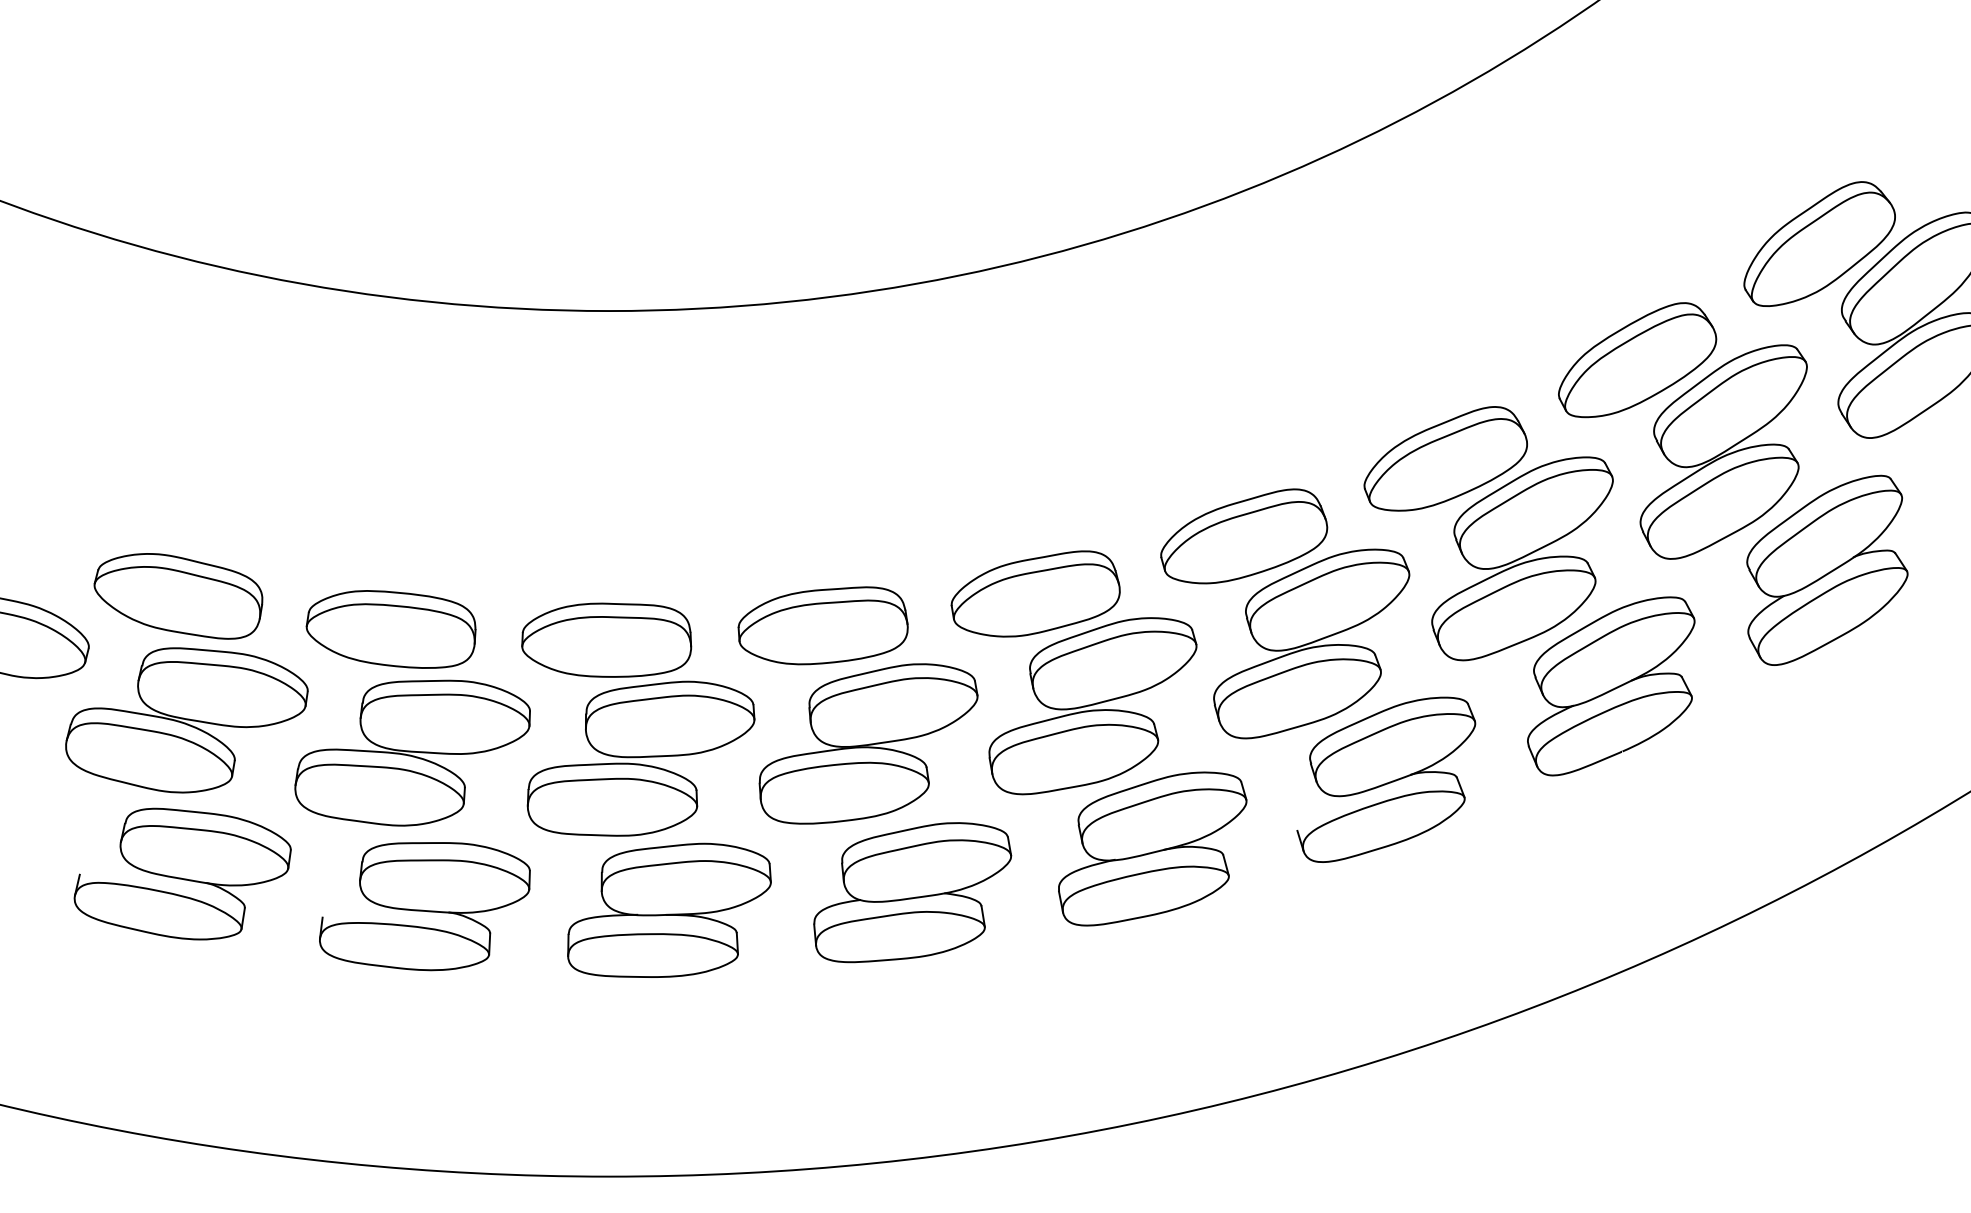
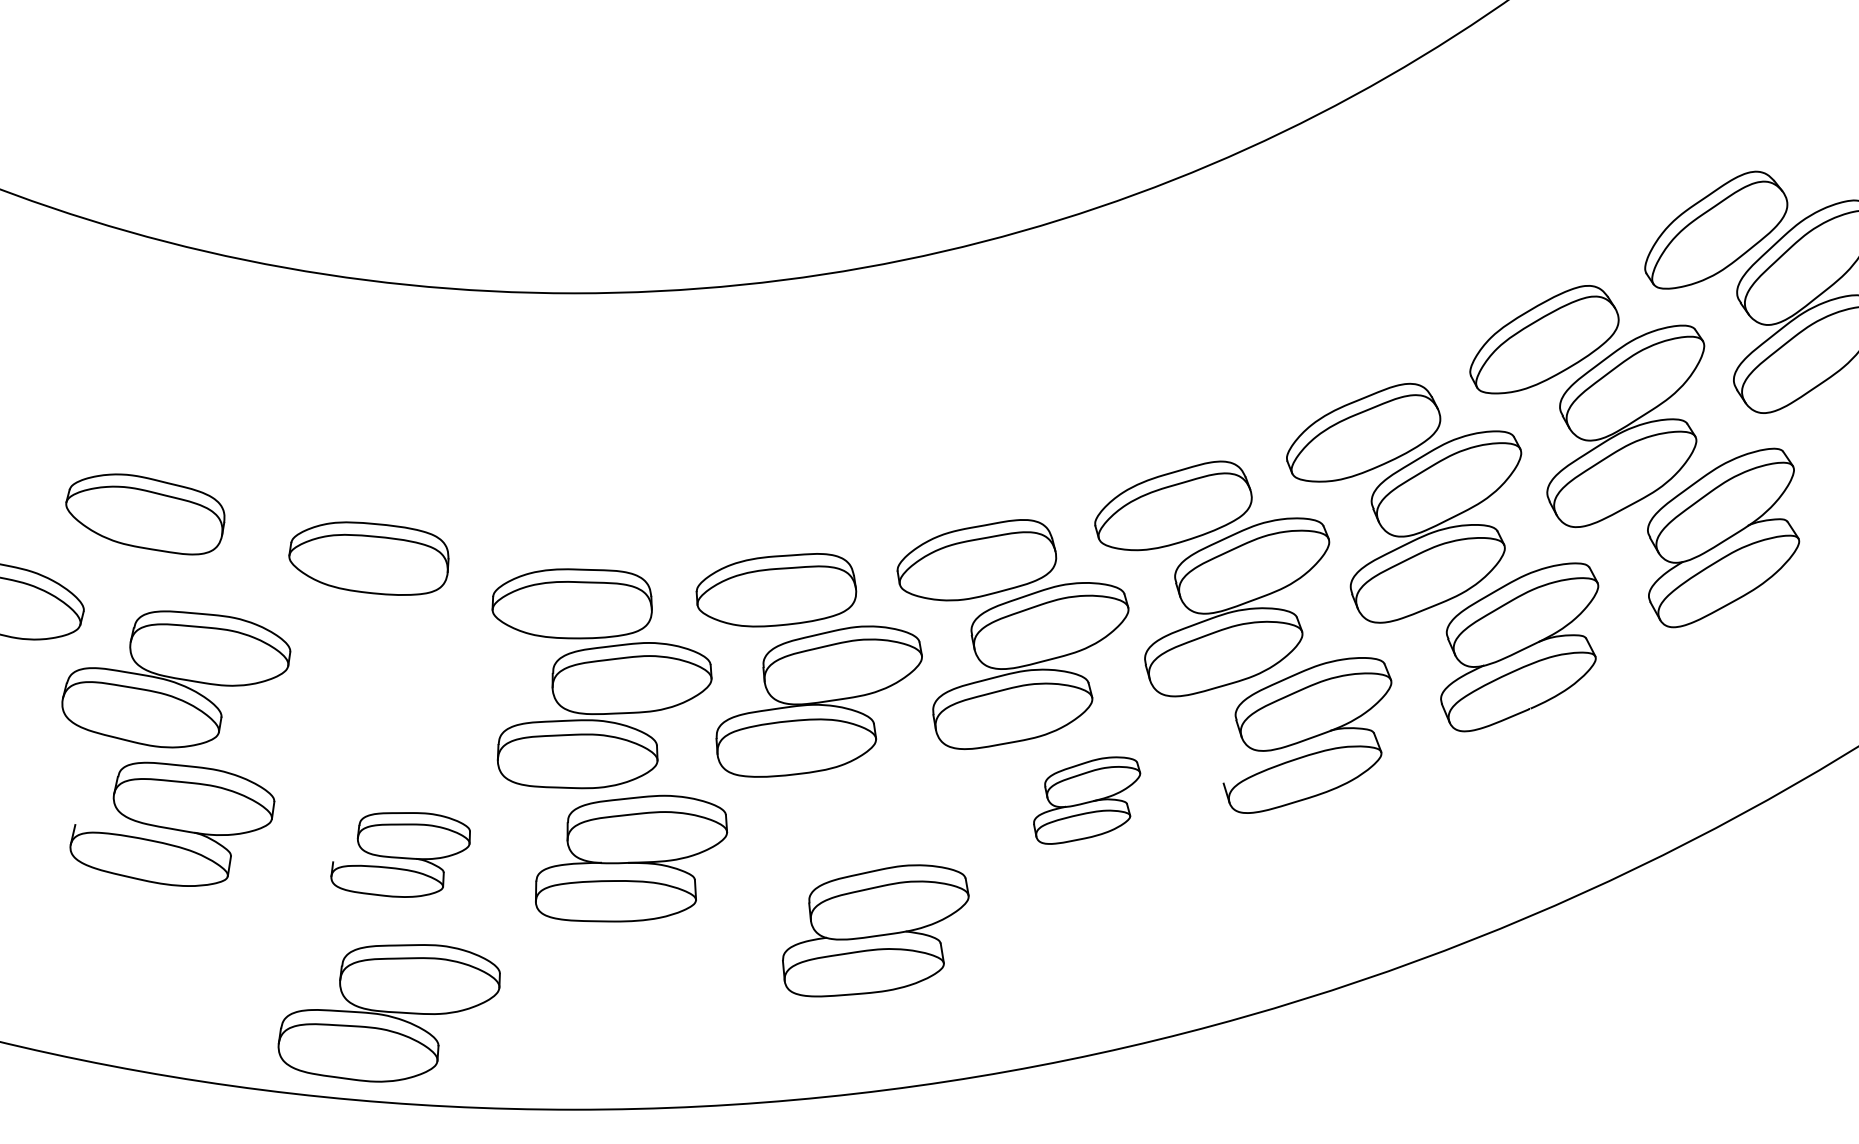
part: (178, 596) -> (145, 514), moved
part: (390, 629) -> (368, 558), moved
part: (411, 753) -> (388, 1013), moved
part: (1151, 848) -> (1086, 800), size x0.6
part: (912, 892) -> (875, 930), moved
part: (424, 906) -> (400, 854), size x0.7

